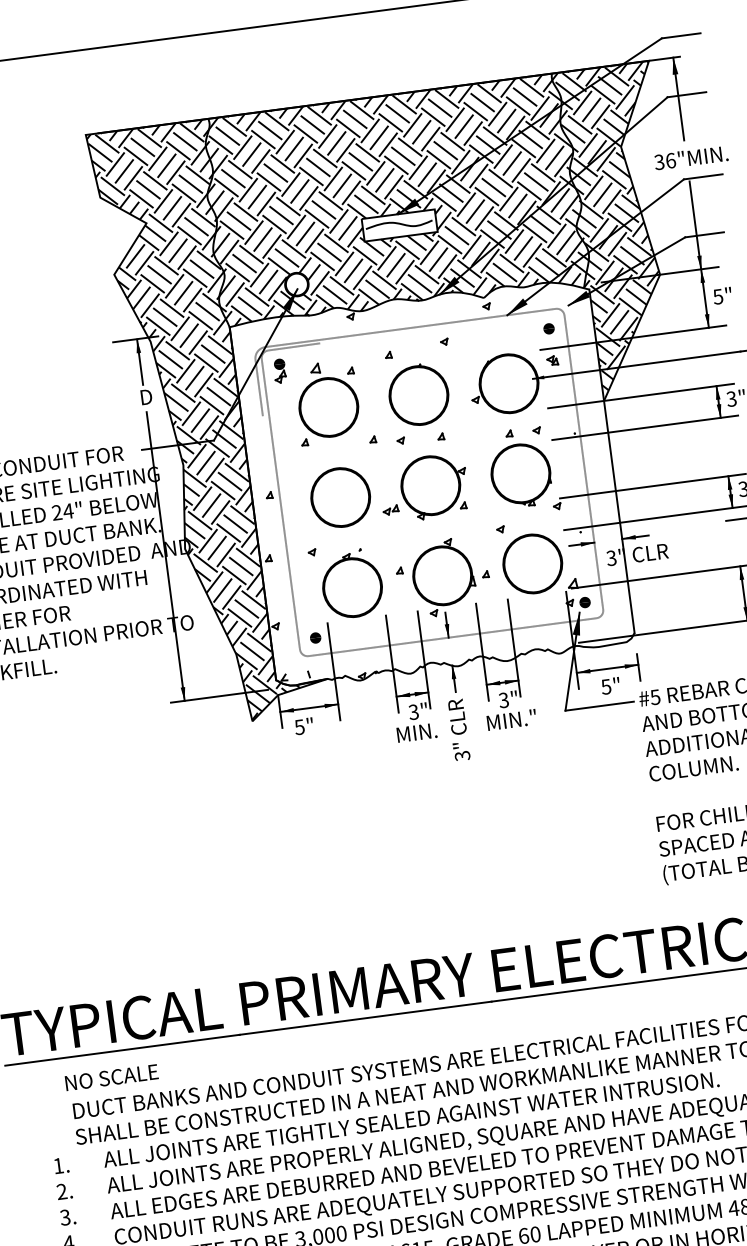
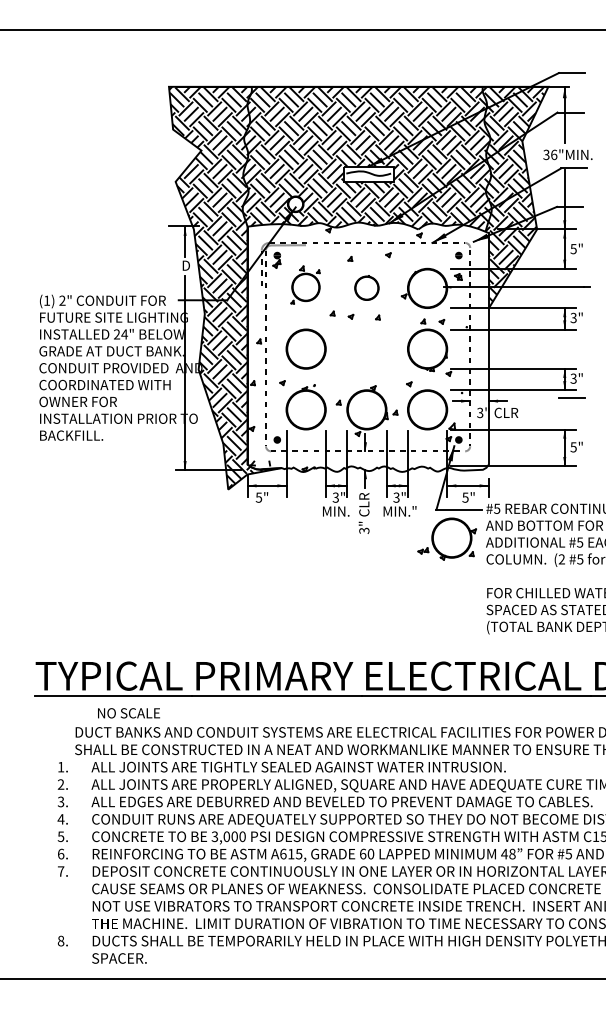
circle: (418, 394) -> (366, 287), size x0.6
part: (327, 401) -> (305, 284), size x0.7
part: (424, 487) -> (447, 538), moved
text: (111, 1078) -> (128, 713), moved

